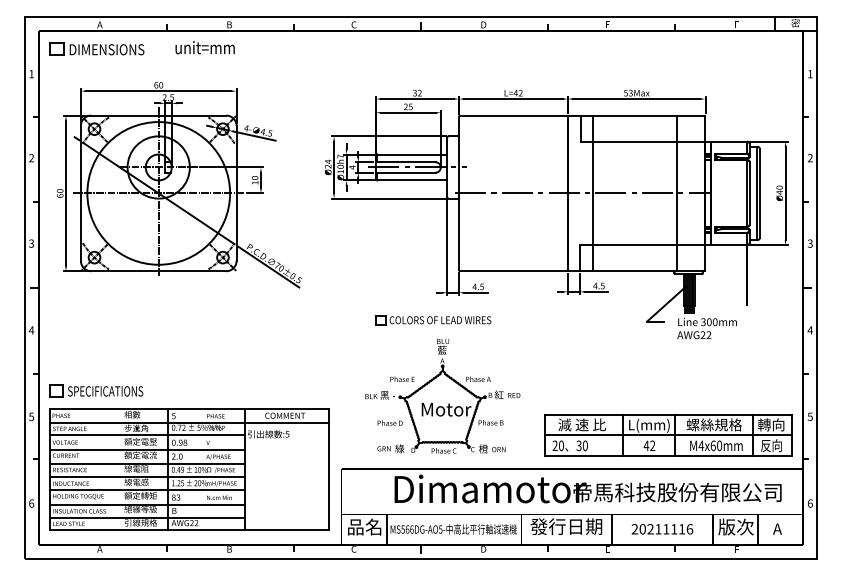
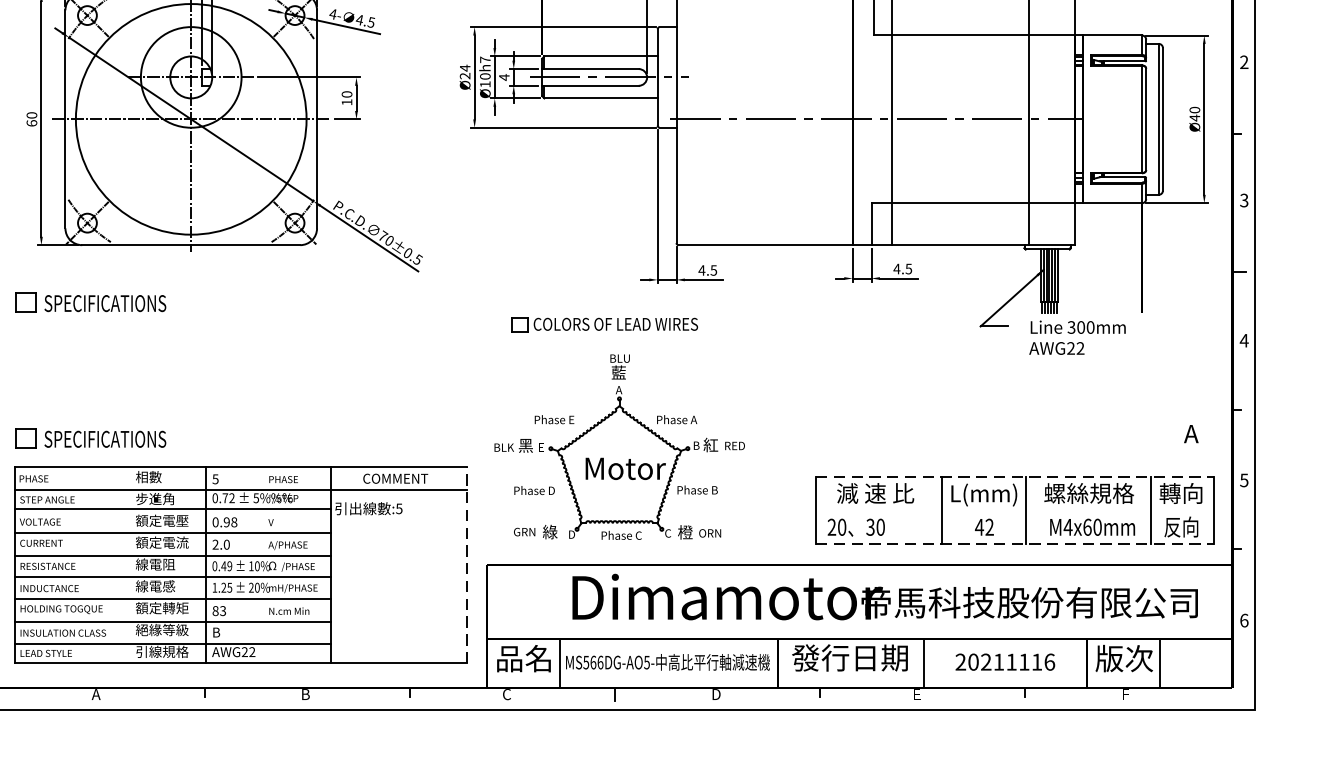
part: (96, 306) -> (90, 302), added
part: (442, 384) -> (619, 428), moved
line: (669, 414) -> (1016, 476), solid -> dashed
line: (668, 435) -> (1015, 510), removed
line: (669, 456) -> (1016, 544), solid -> dashed
line: (329, 469) -> (467, 565), solid -> dashed
text: (777, 528) -> (1191, 433), moved

